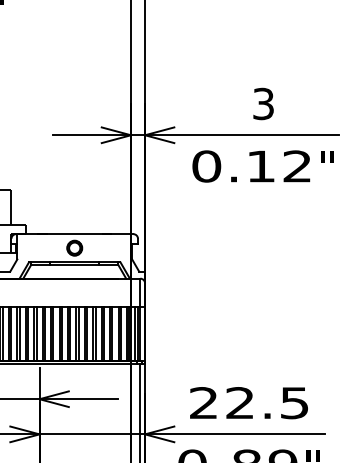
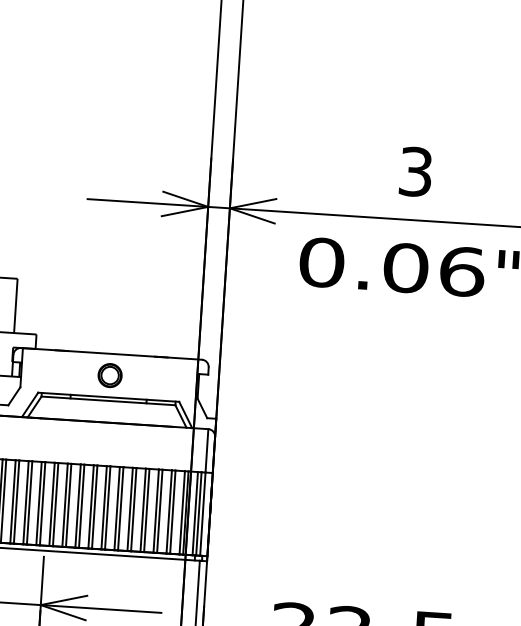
text: (279, 166) -> (434, 269), 0.12 -> 0.06

